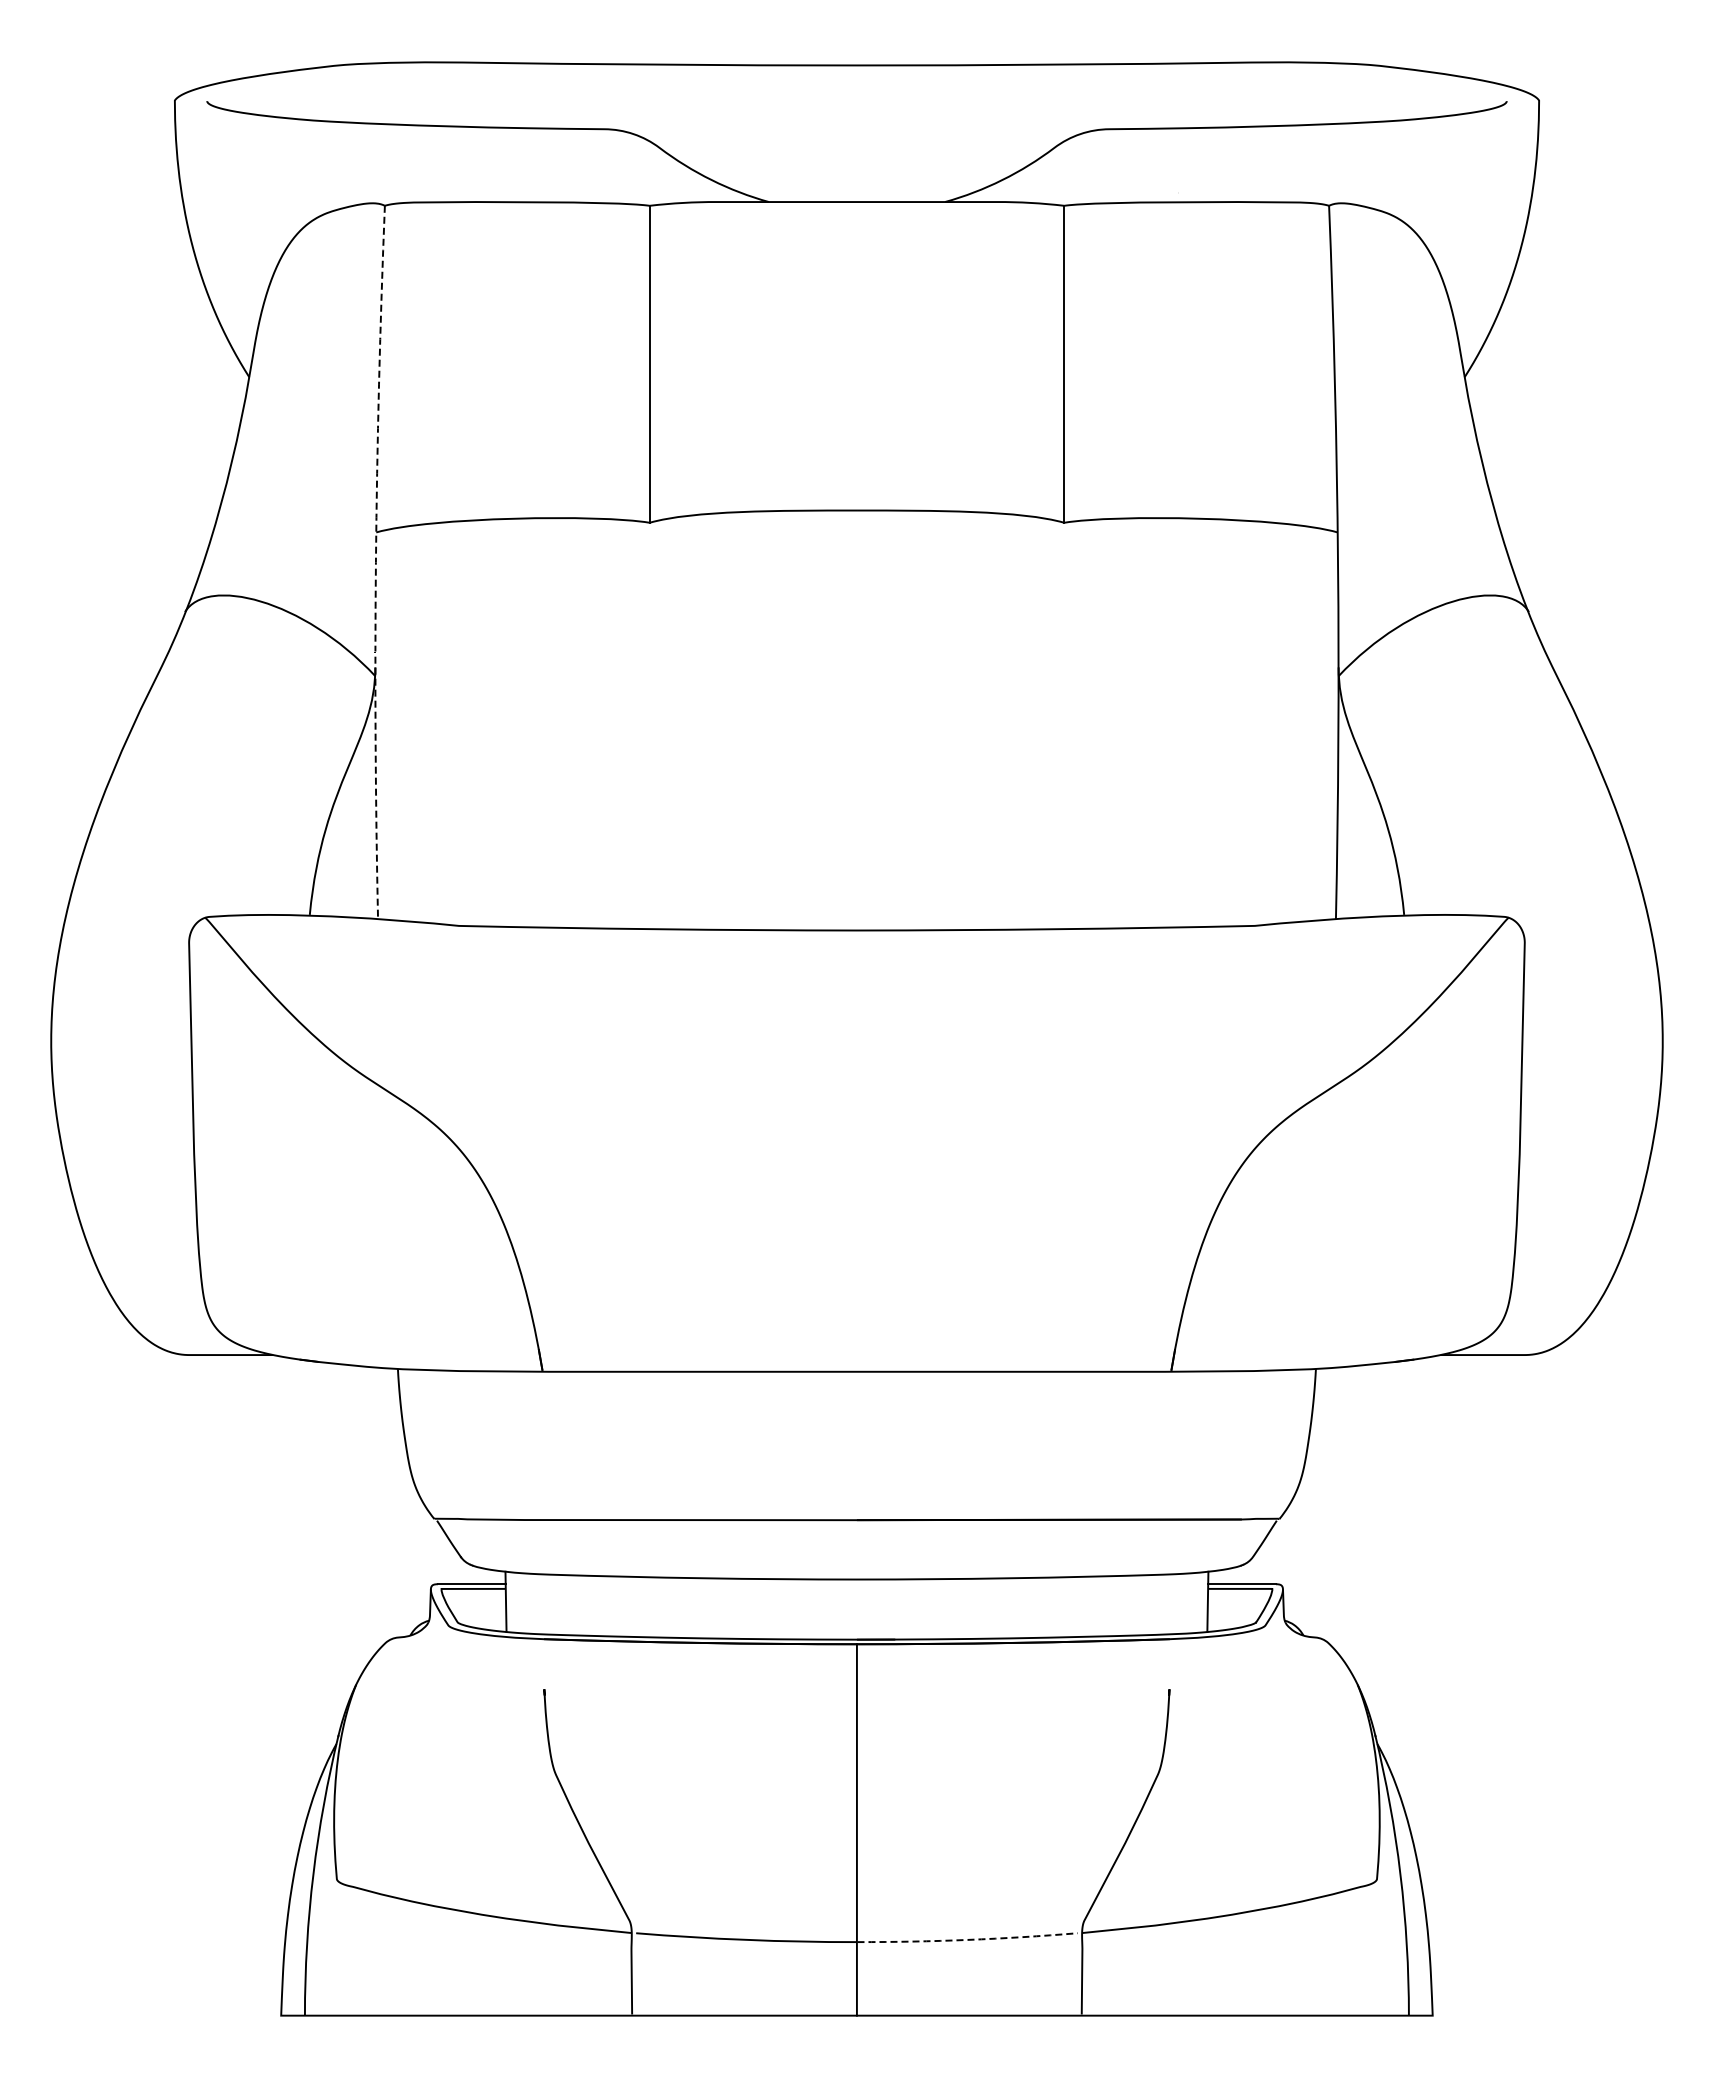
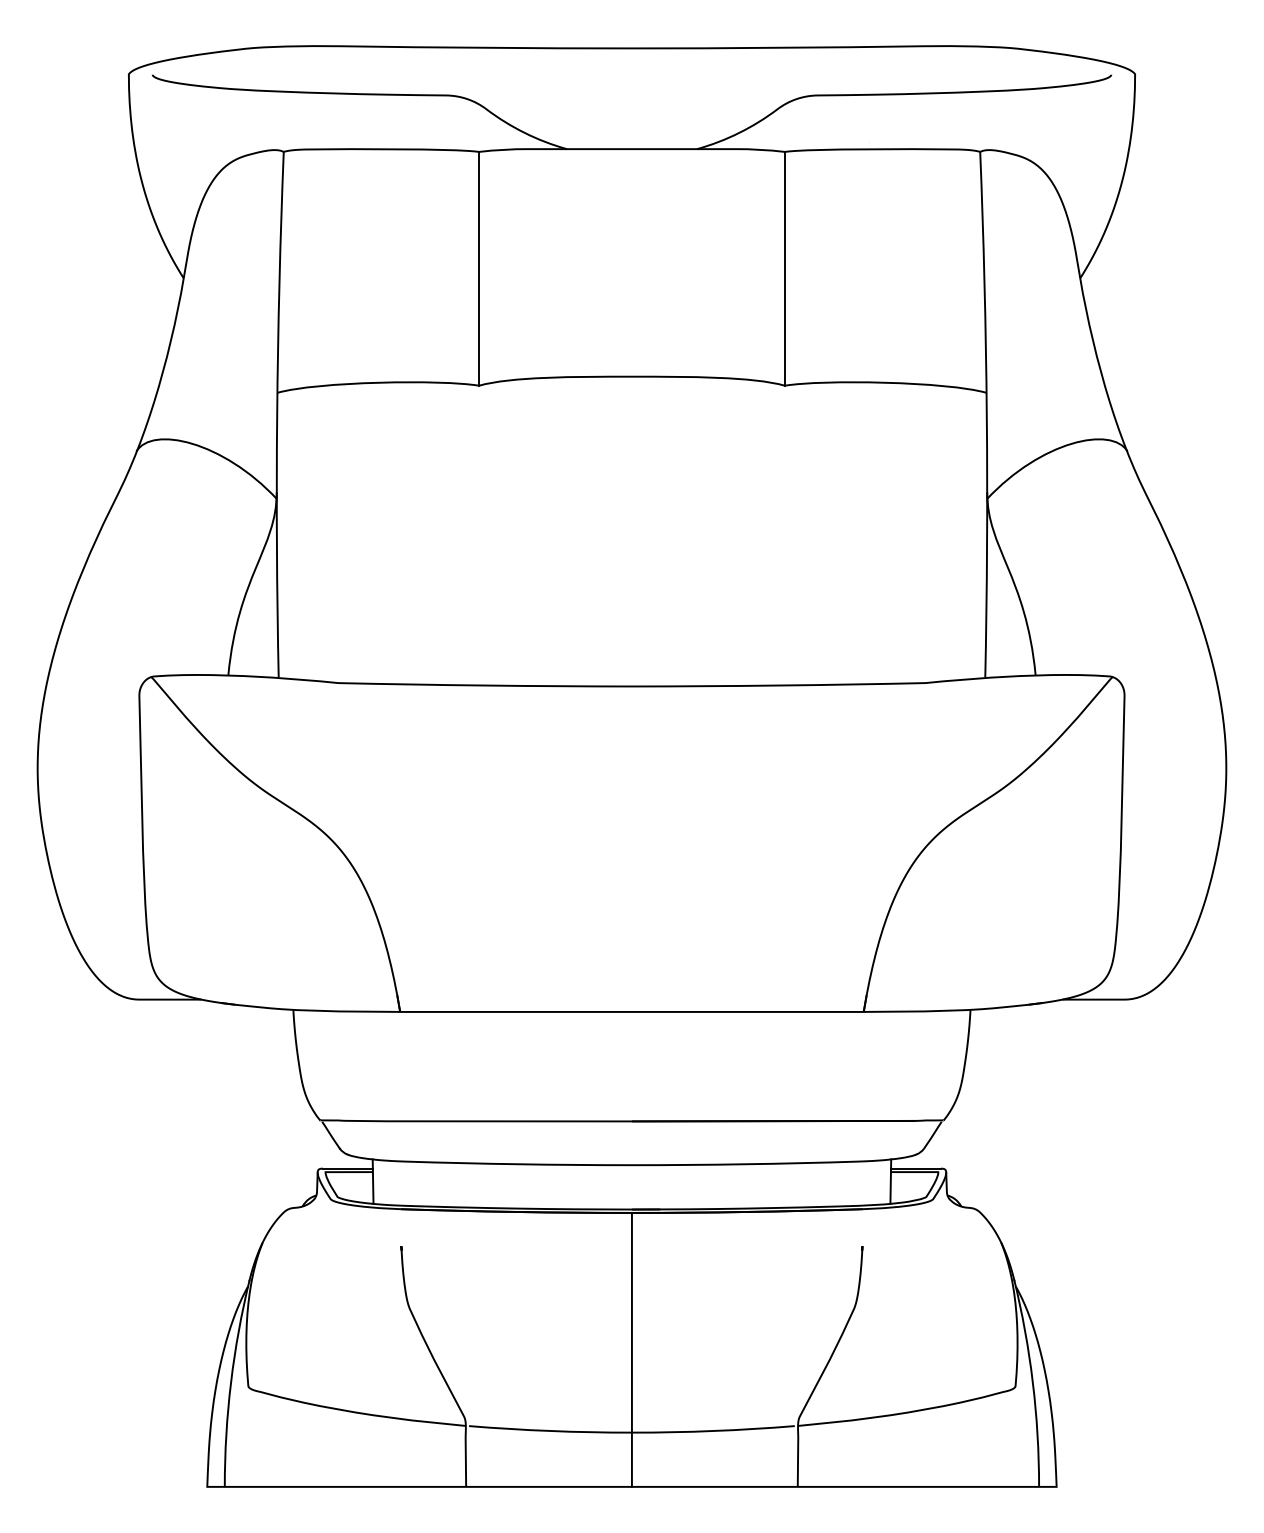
arc: (375, 562) -> (276, 415), dashed -> solid
arc: (967, 1939) -> (713, 1430), dashed -> solid

